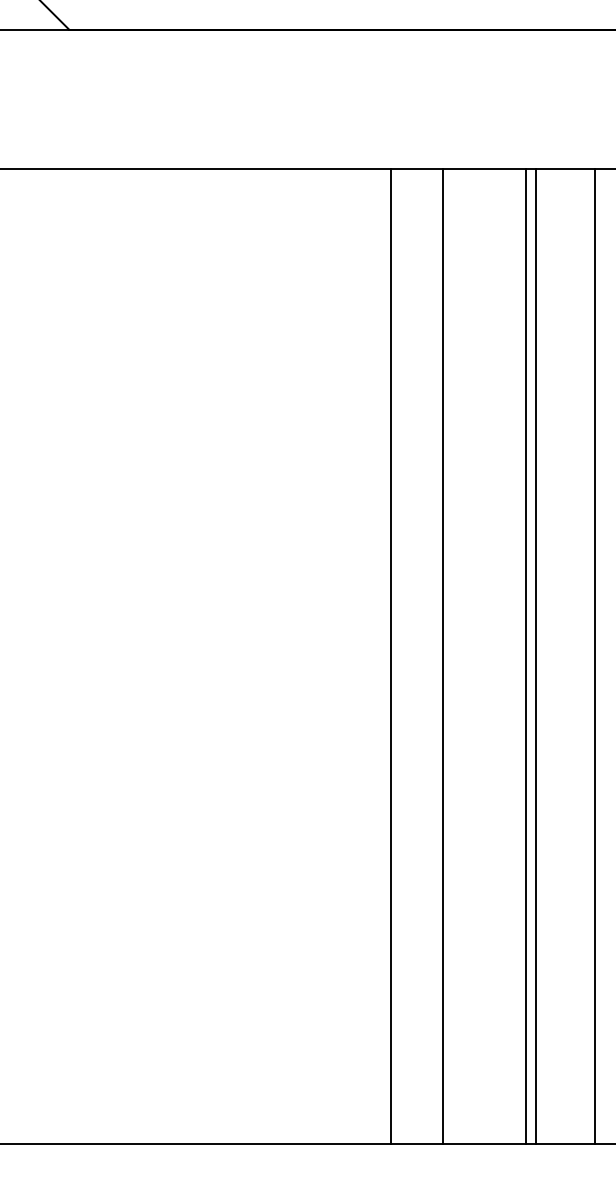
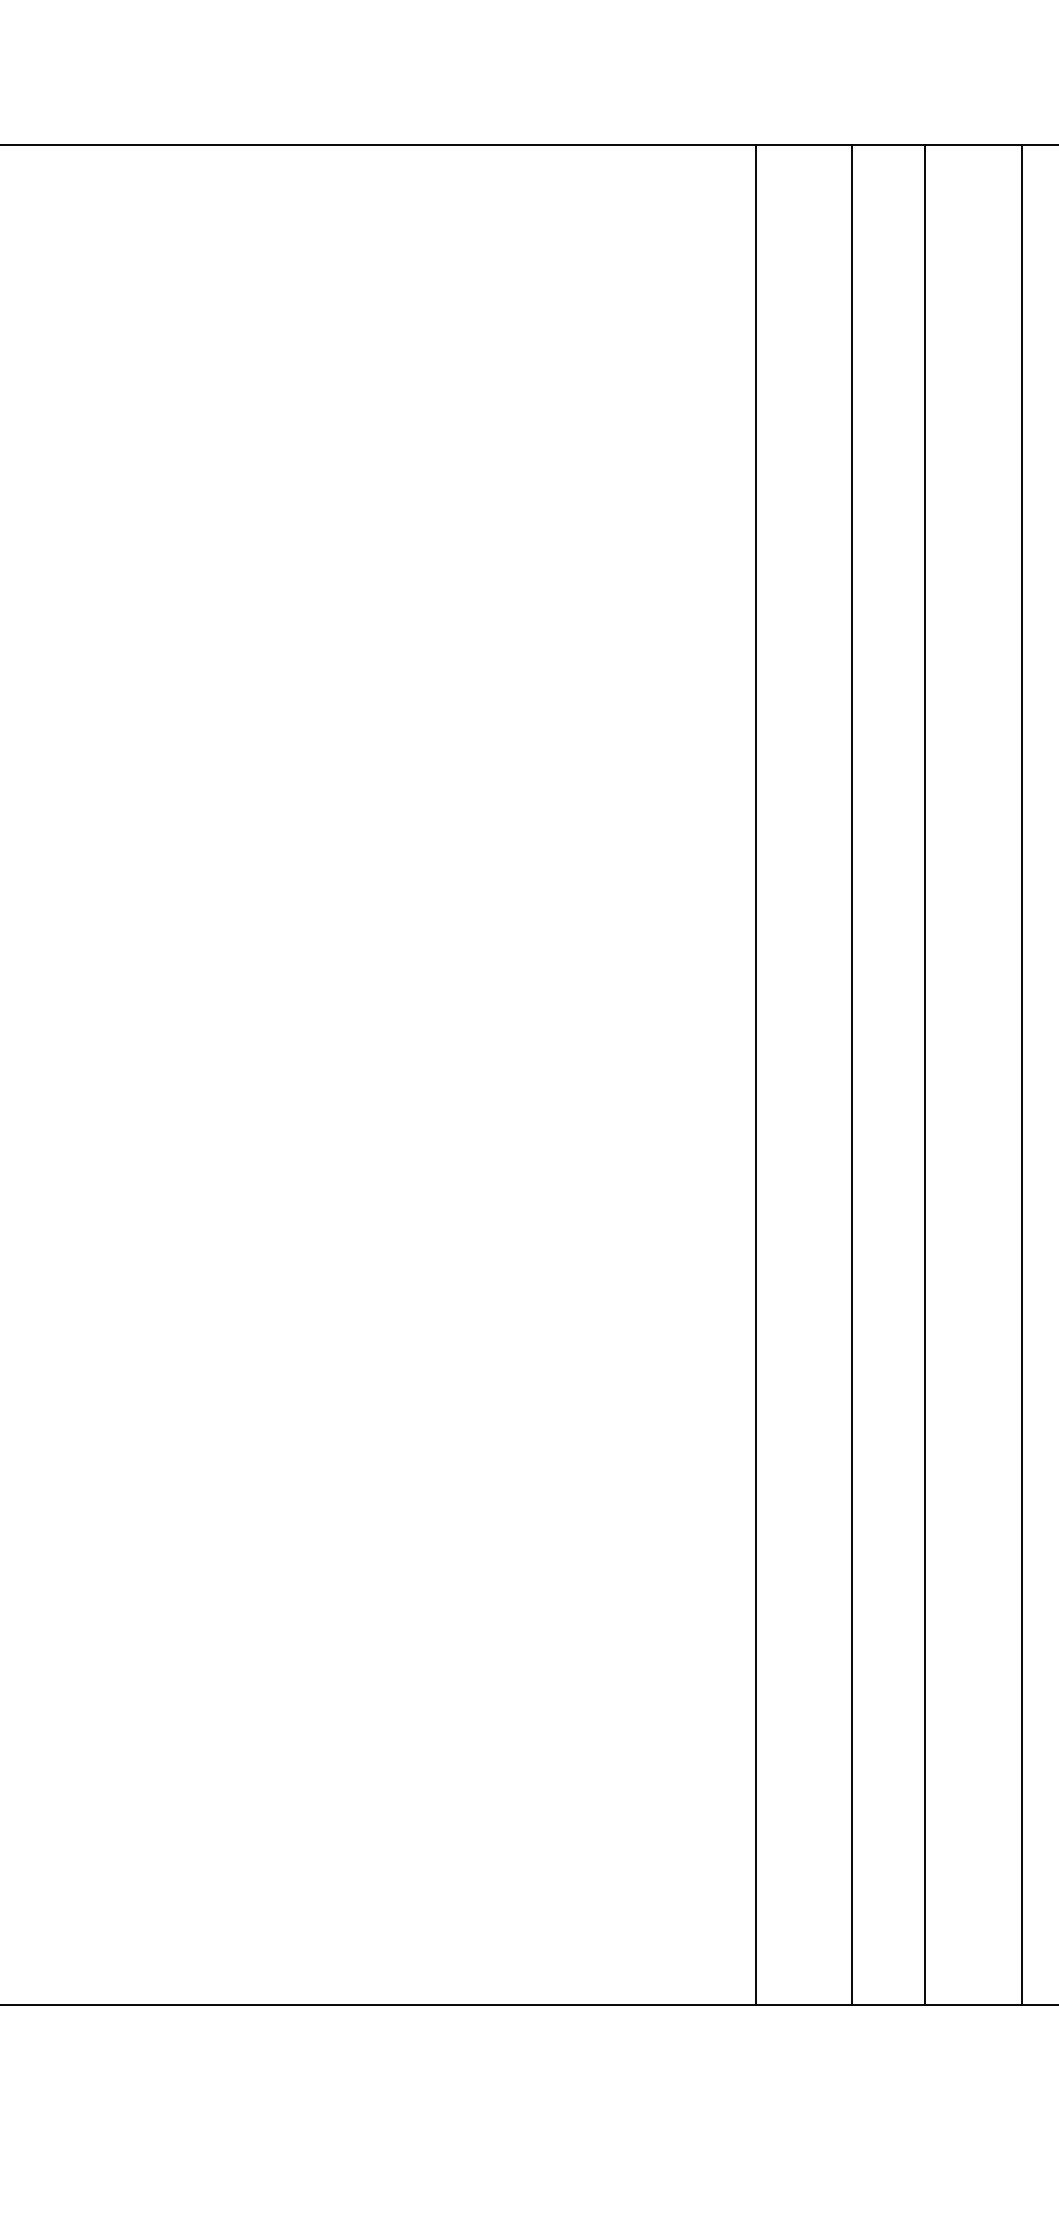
line: (391, 656) -> (755, 1075), moved
line: (443, 656) -> (853, 1075), moved
line: (526, 656) -> (925, 1075), moved
line: (535, 656) -> (1021, 1075), moved

